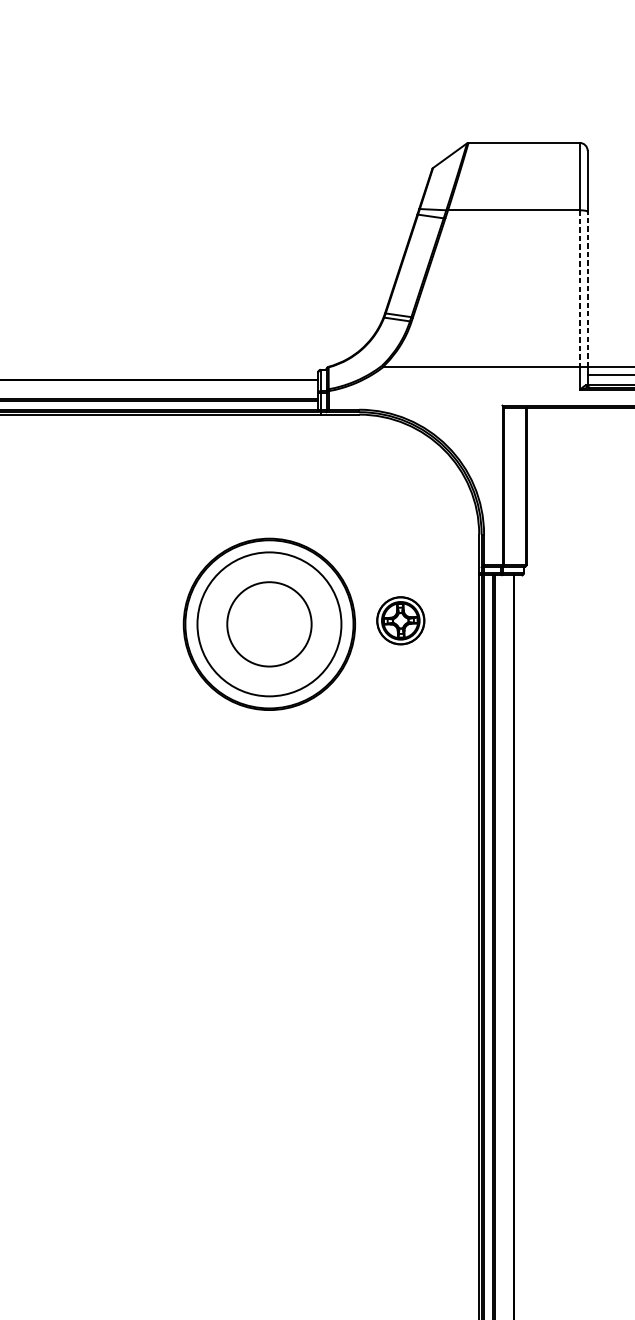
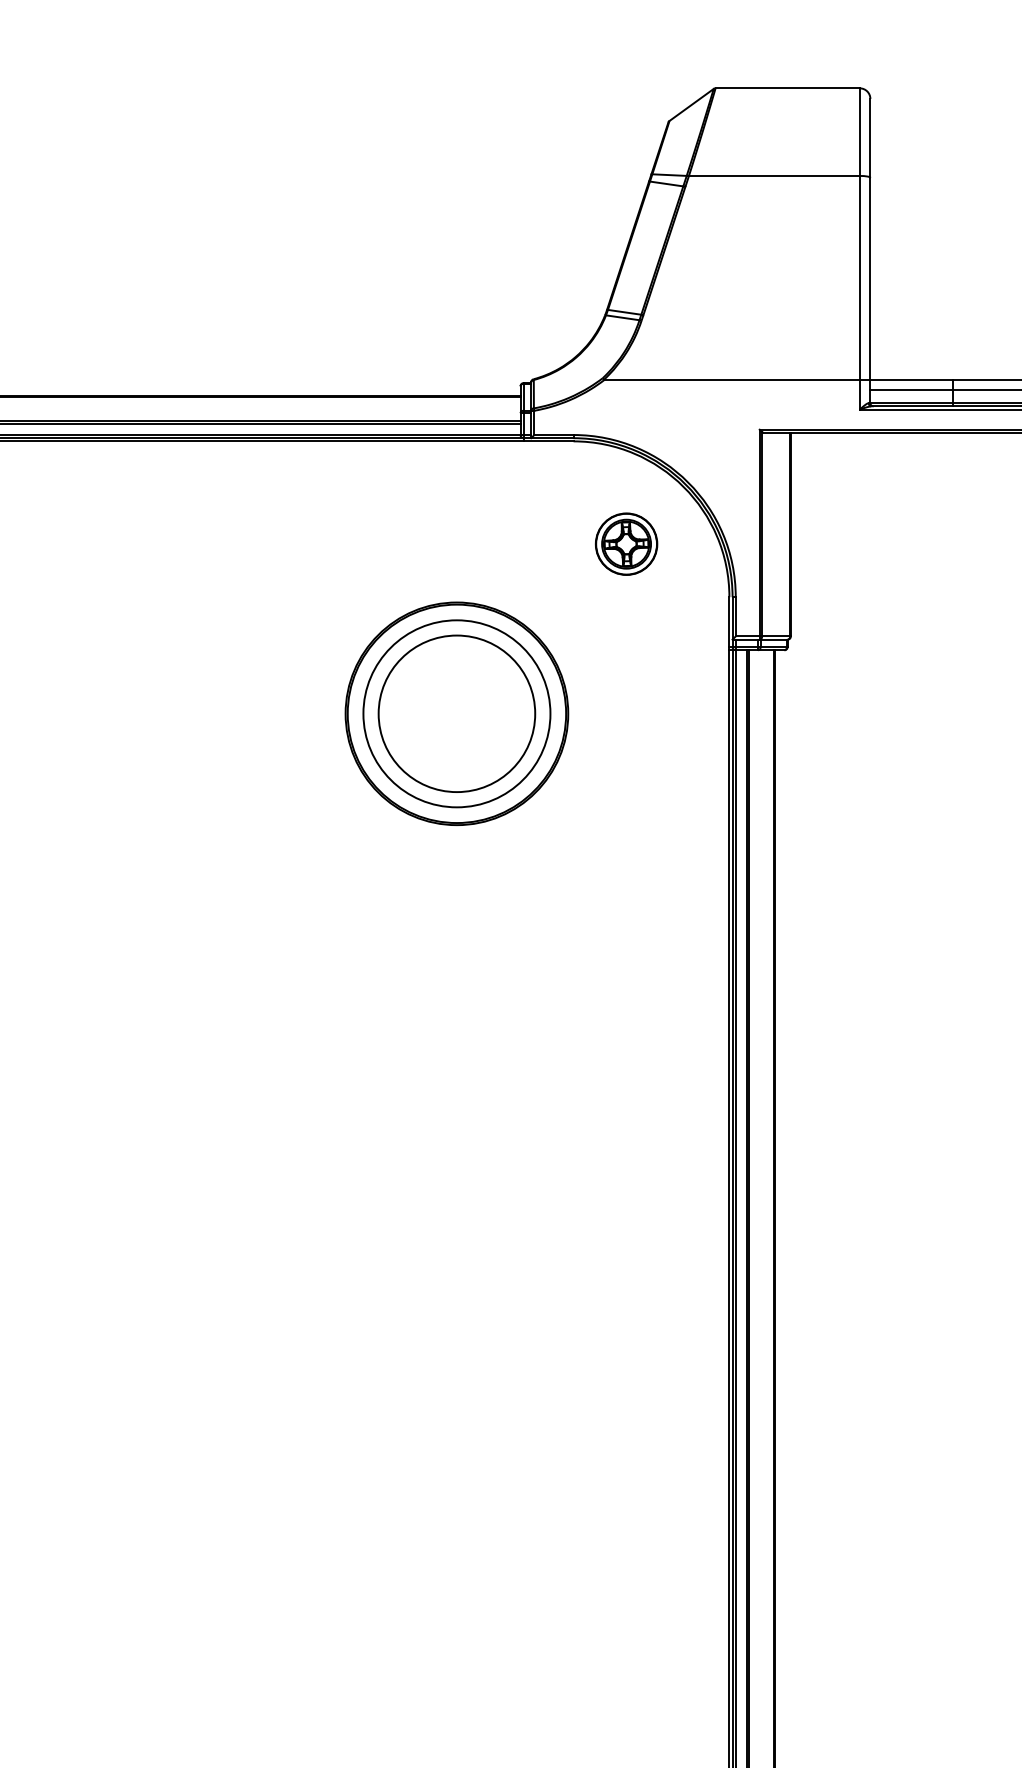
line: (579, 288) -> (859, 277), dashed -> solid
line: (587, 289) -> (870, 278), dashed -> solid
part: (400, 620) -> (626, 543), moved
circle: (269, 624) -> (456, 713), size x1.43

